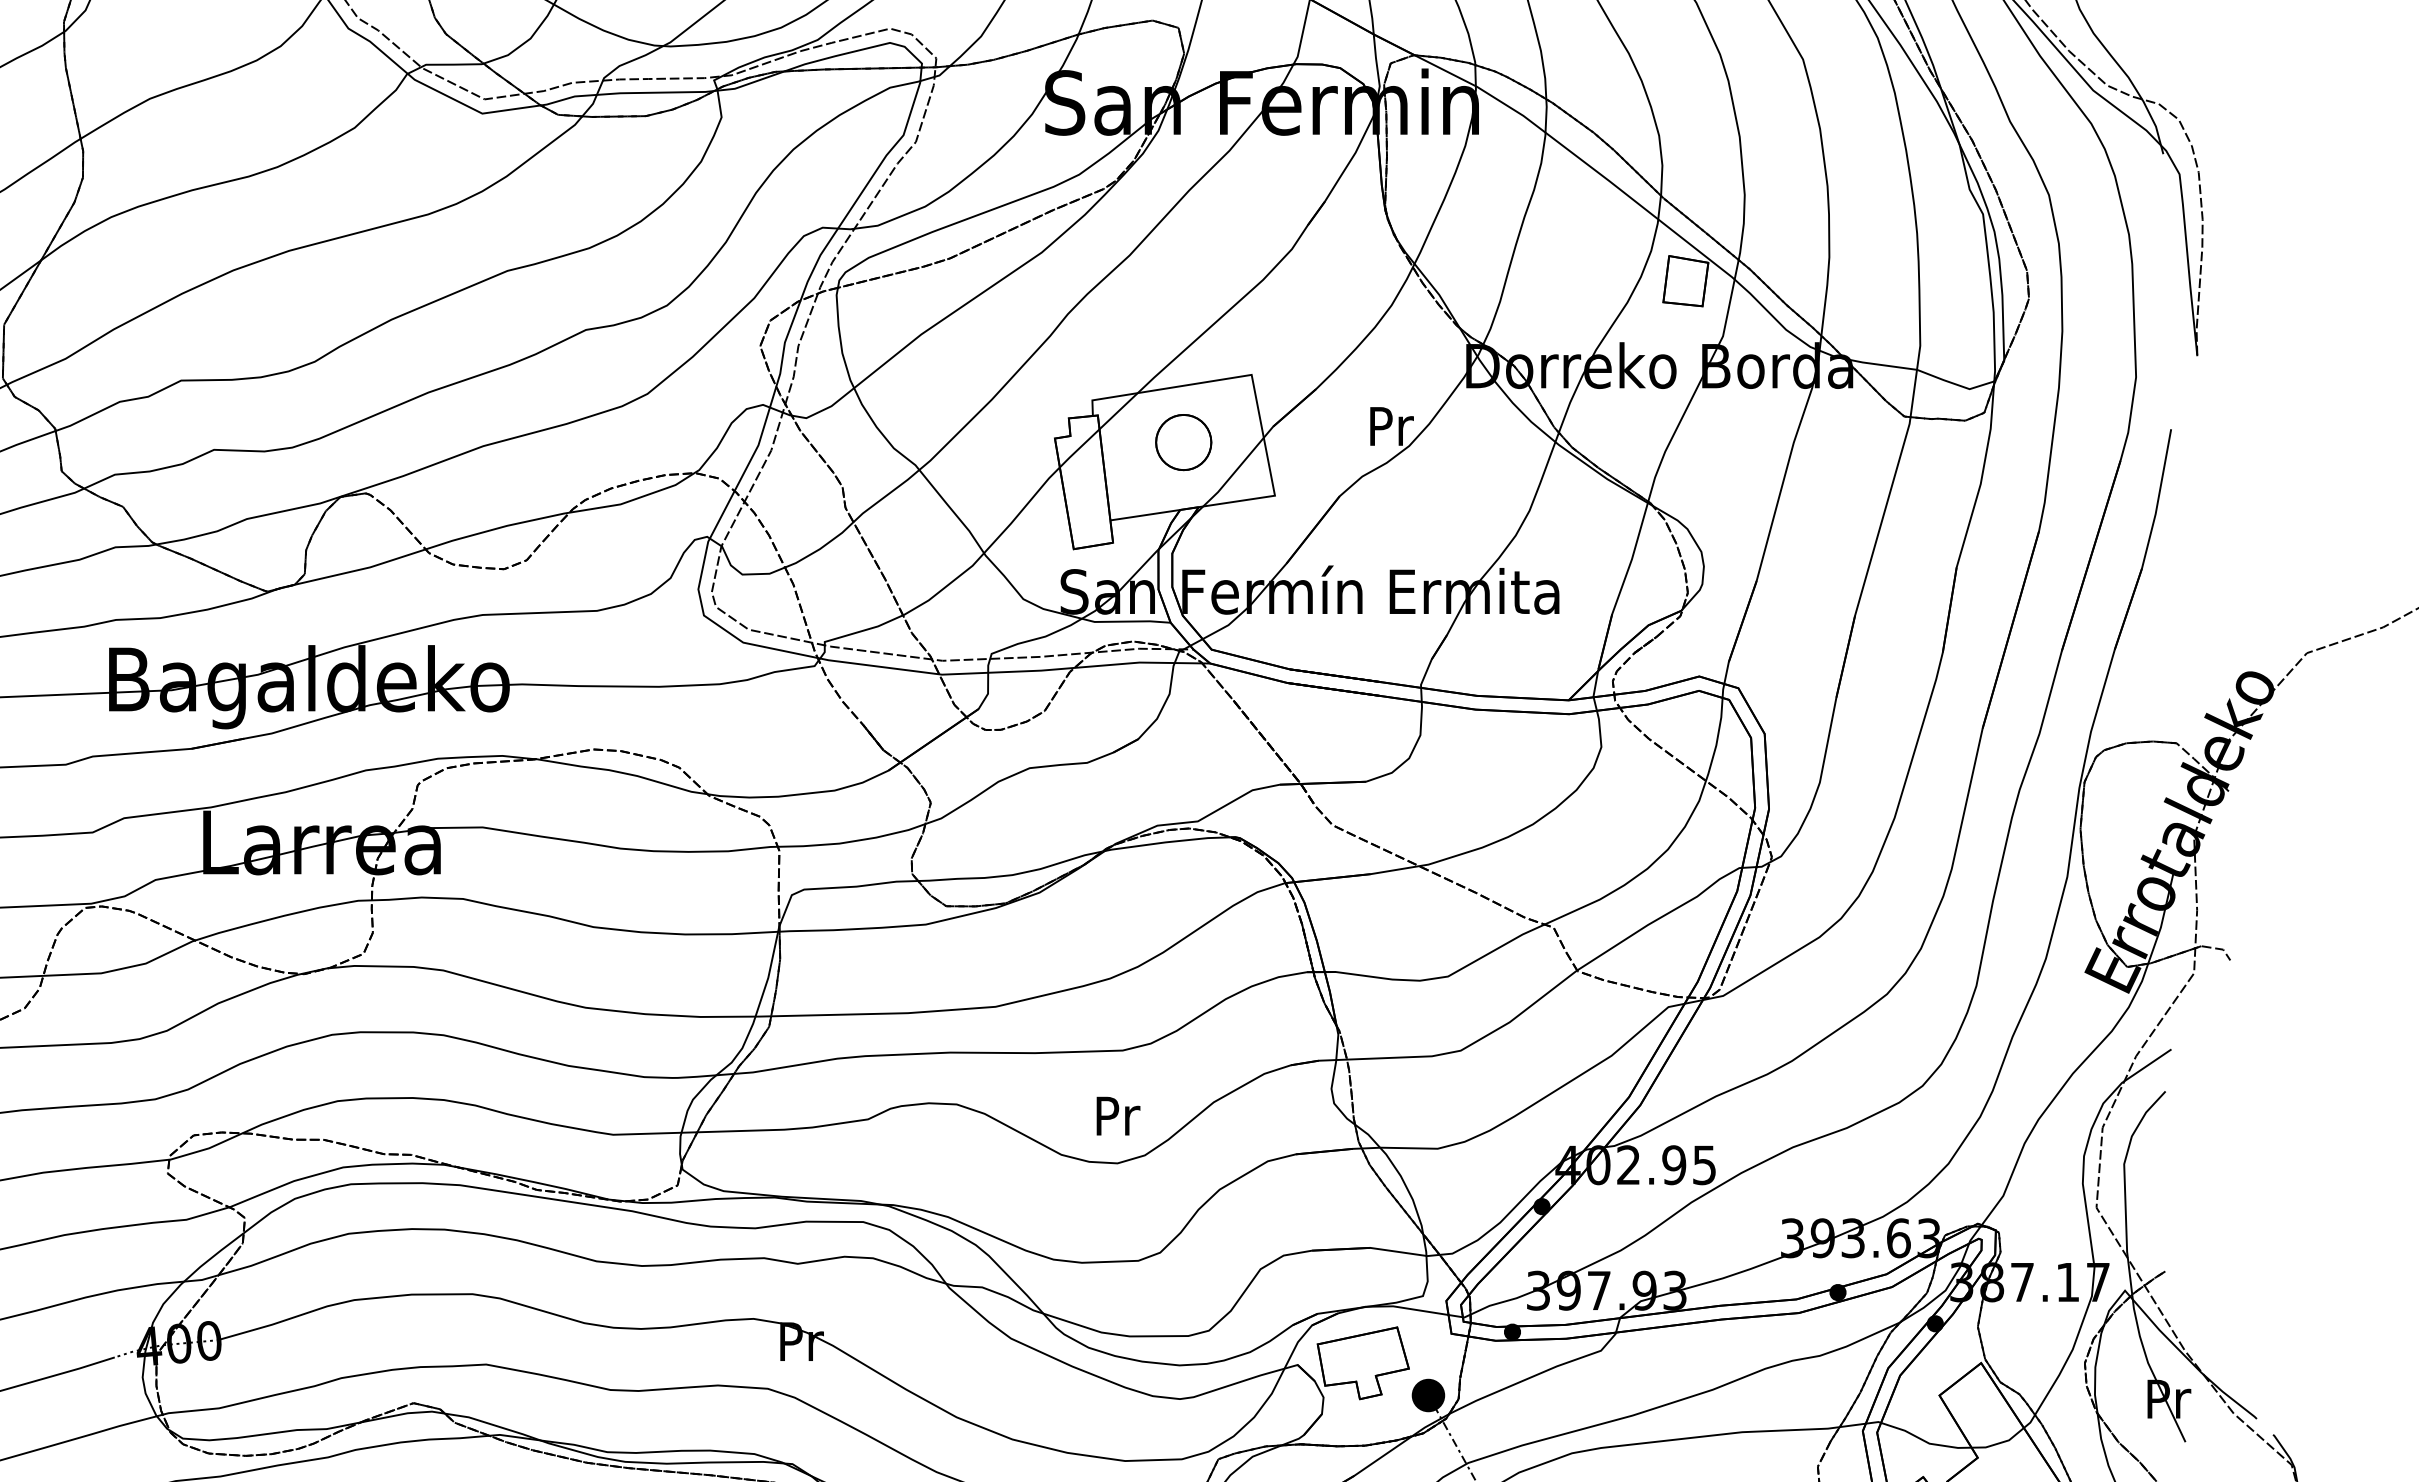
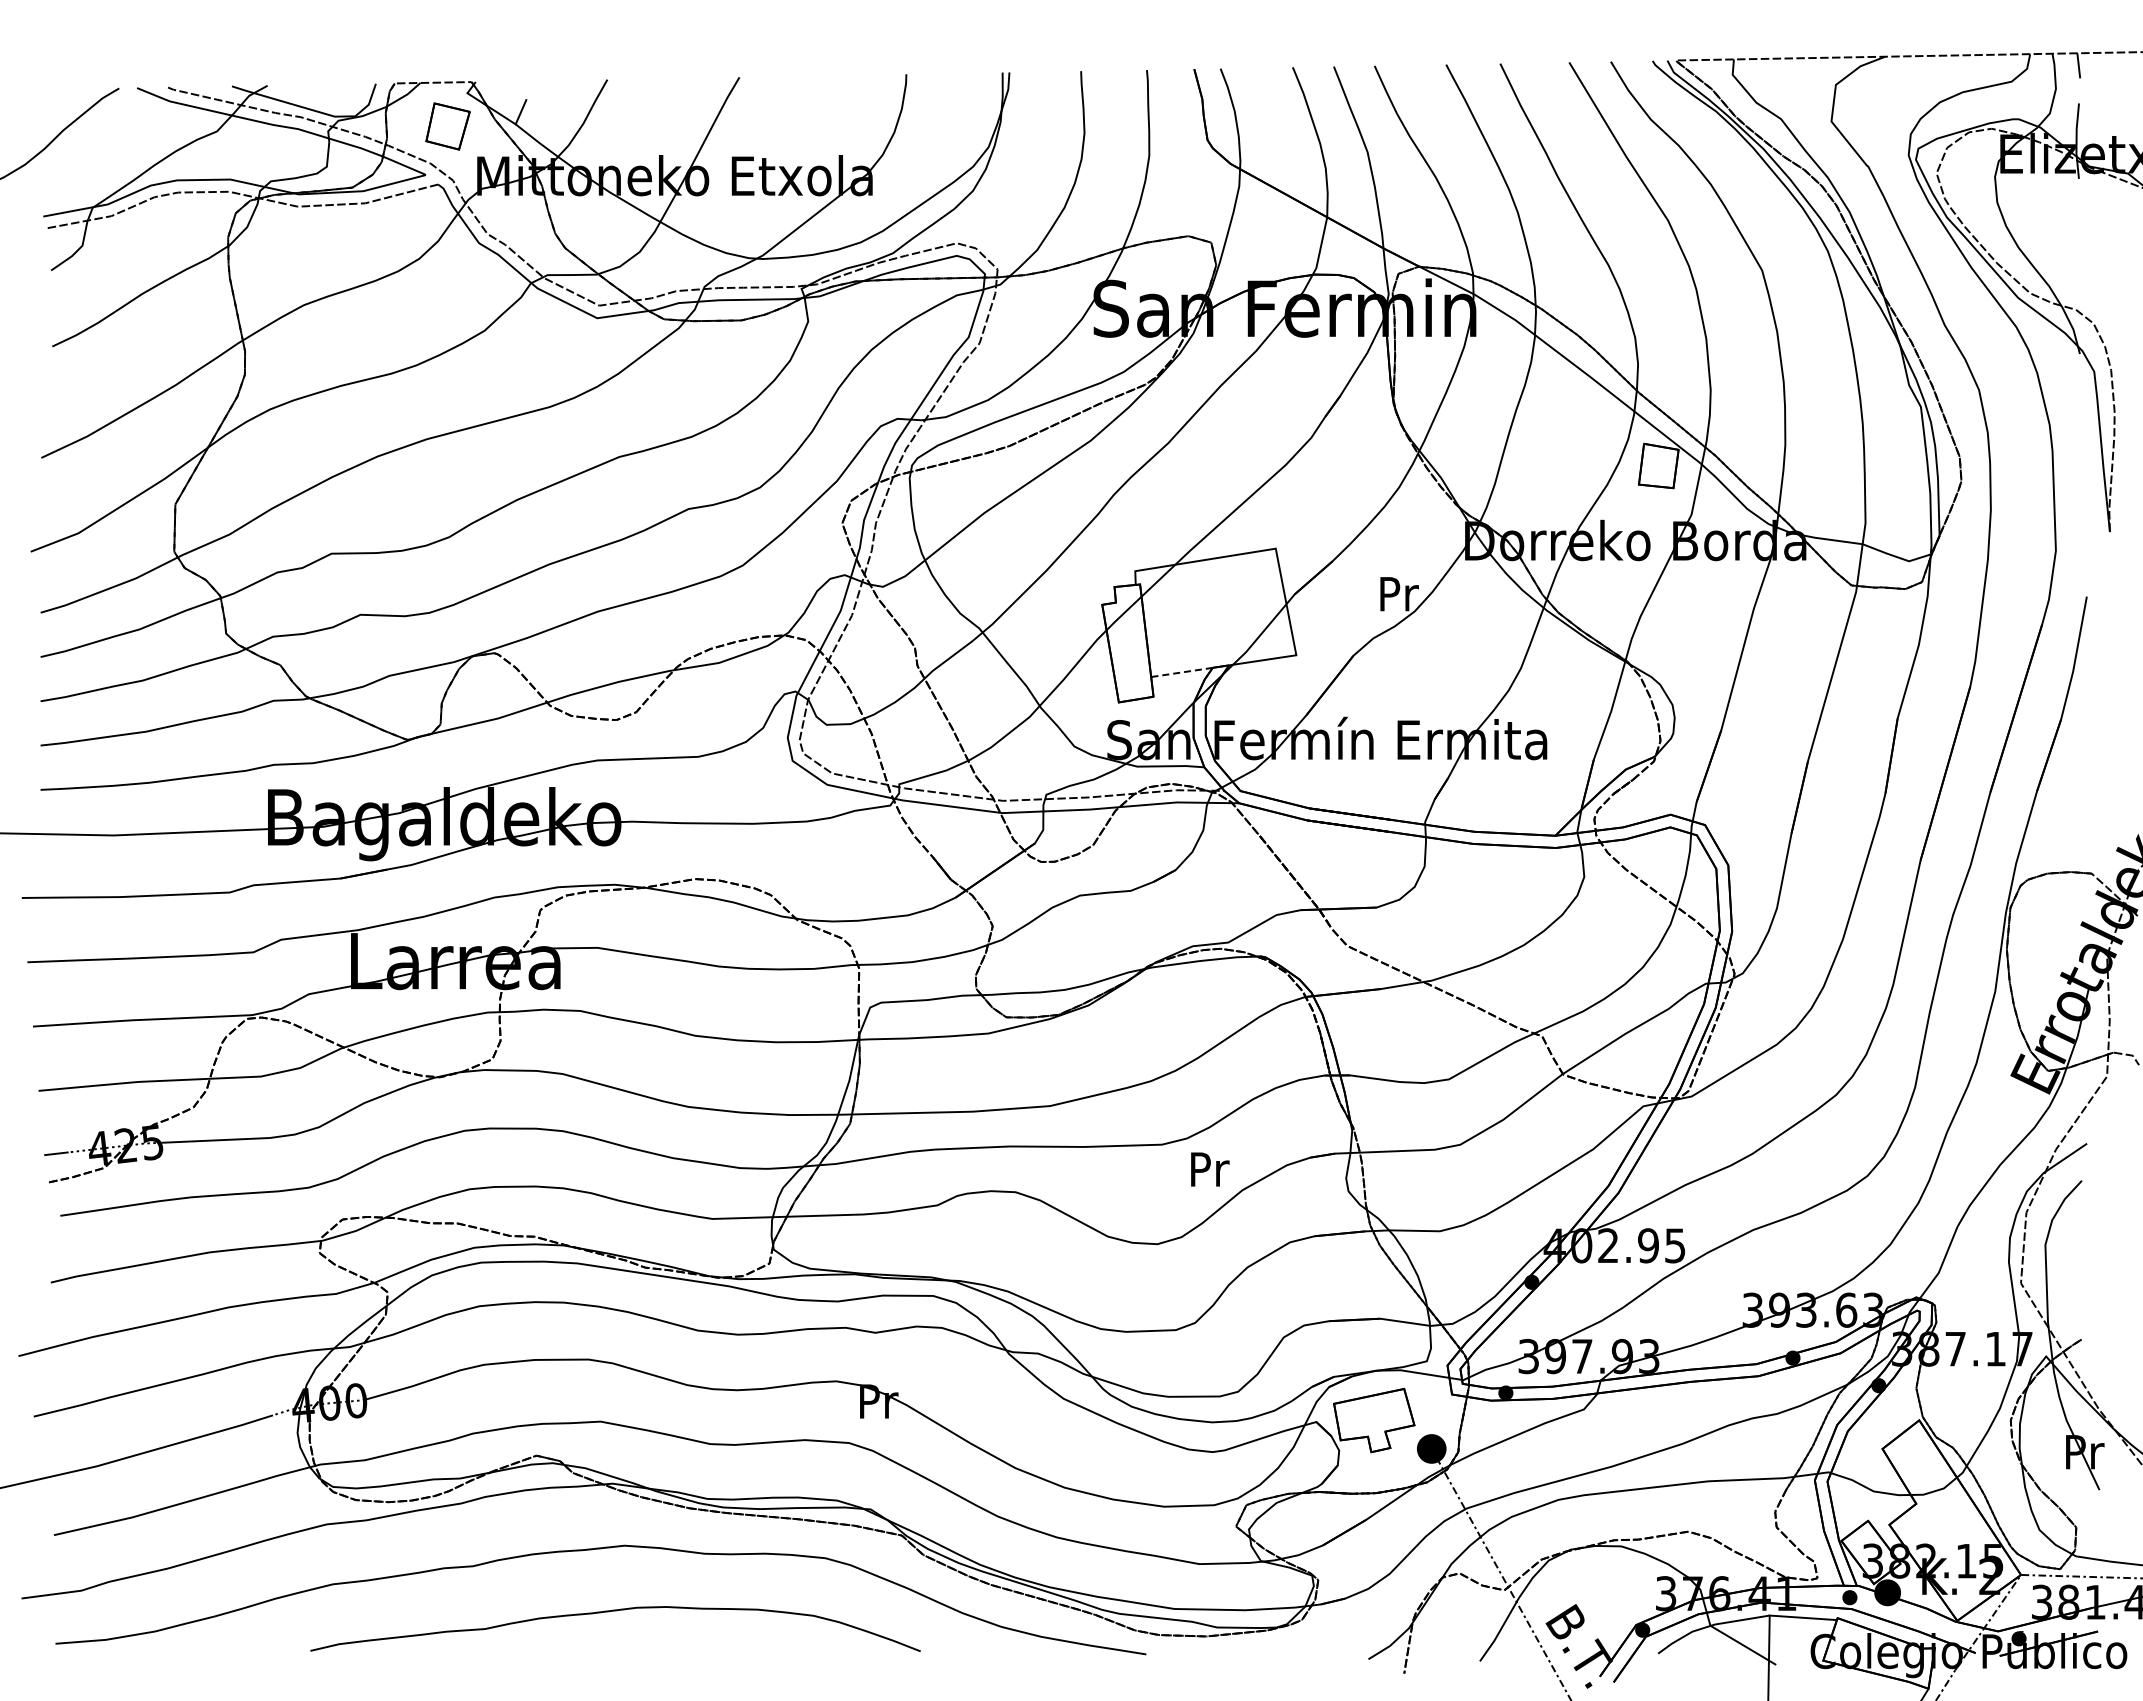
part: (1183, 442) -> (1215, 608), removed
line: (1144, 515) -> (1181, 672), solid -> dashed
text: (1118, 1116) -> (1210, 1169), moved

